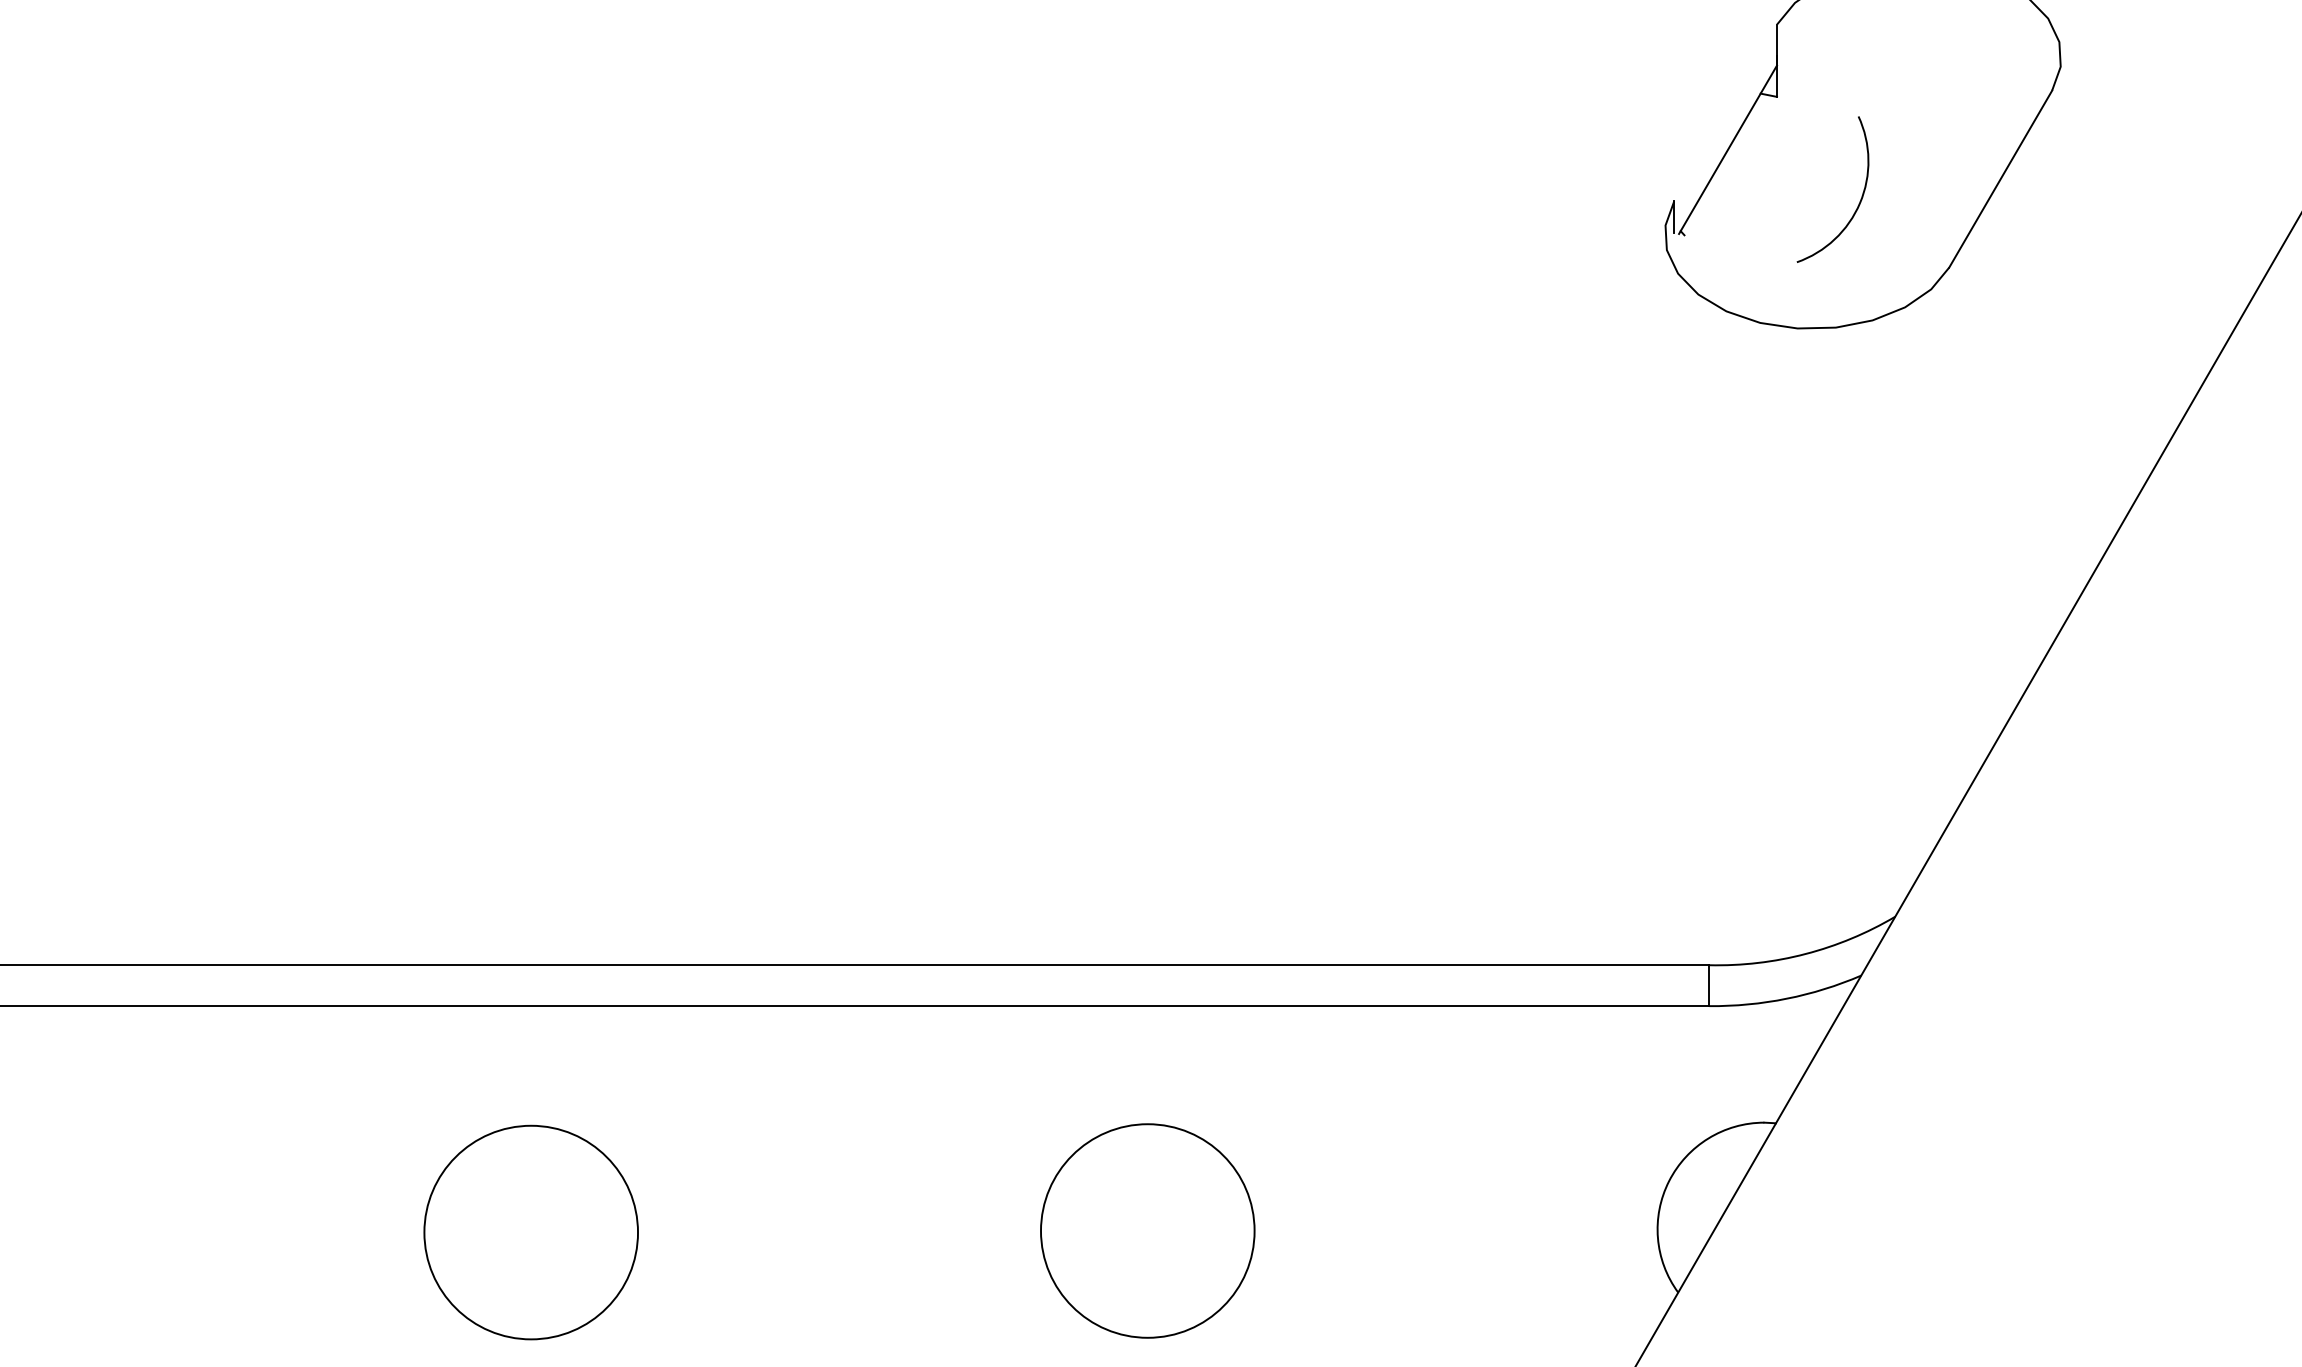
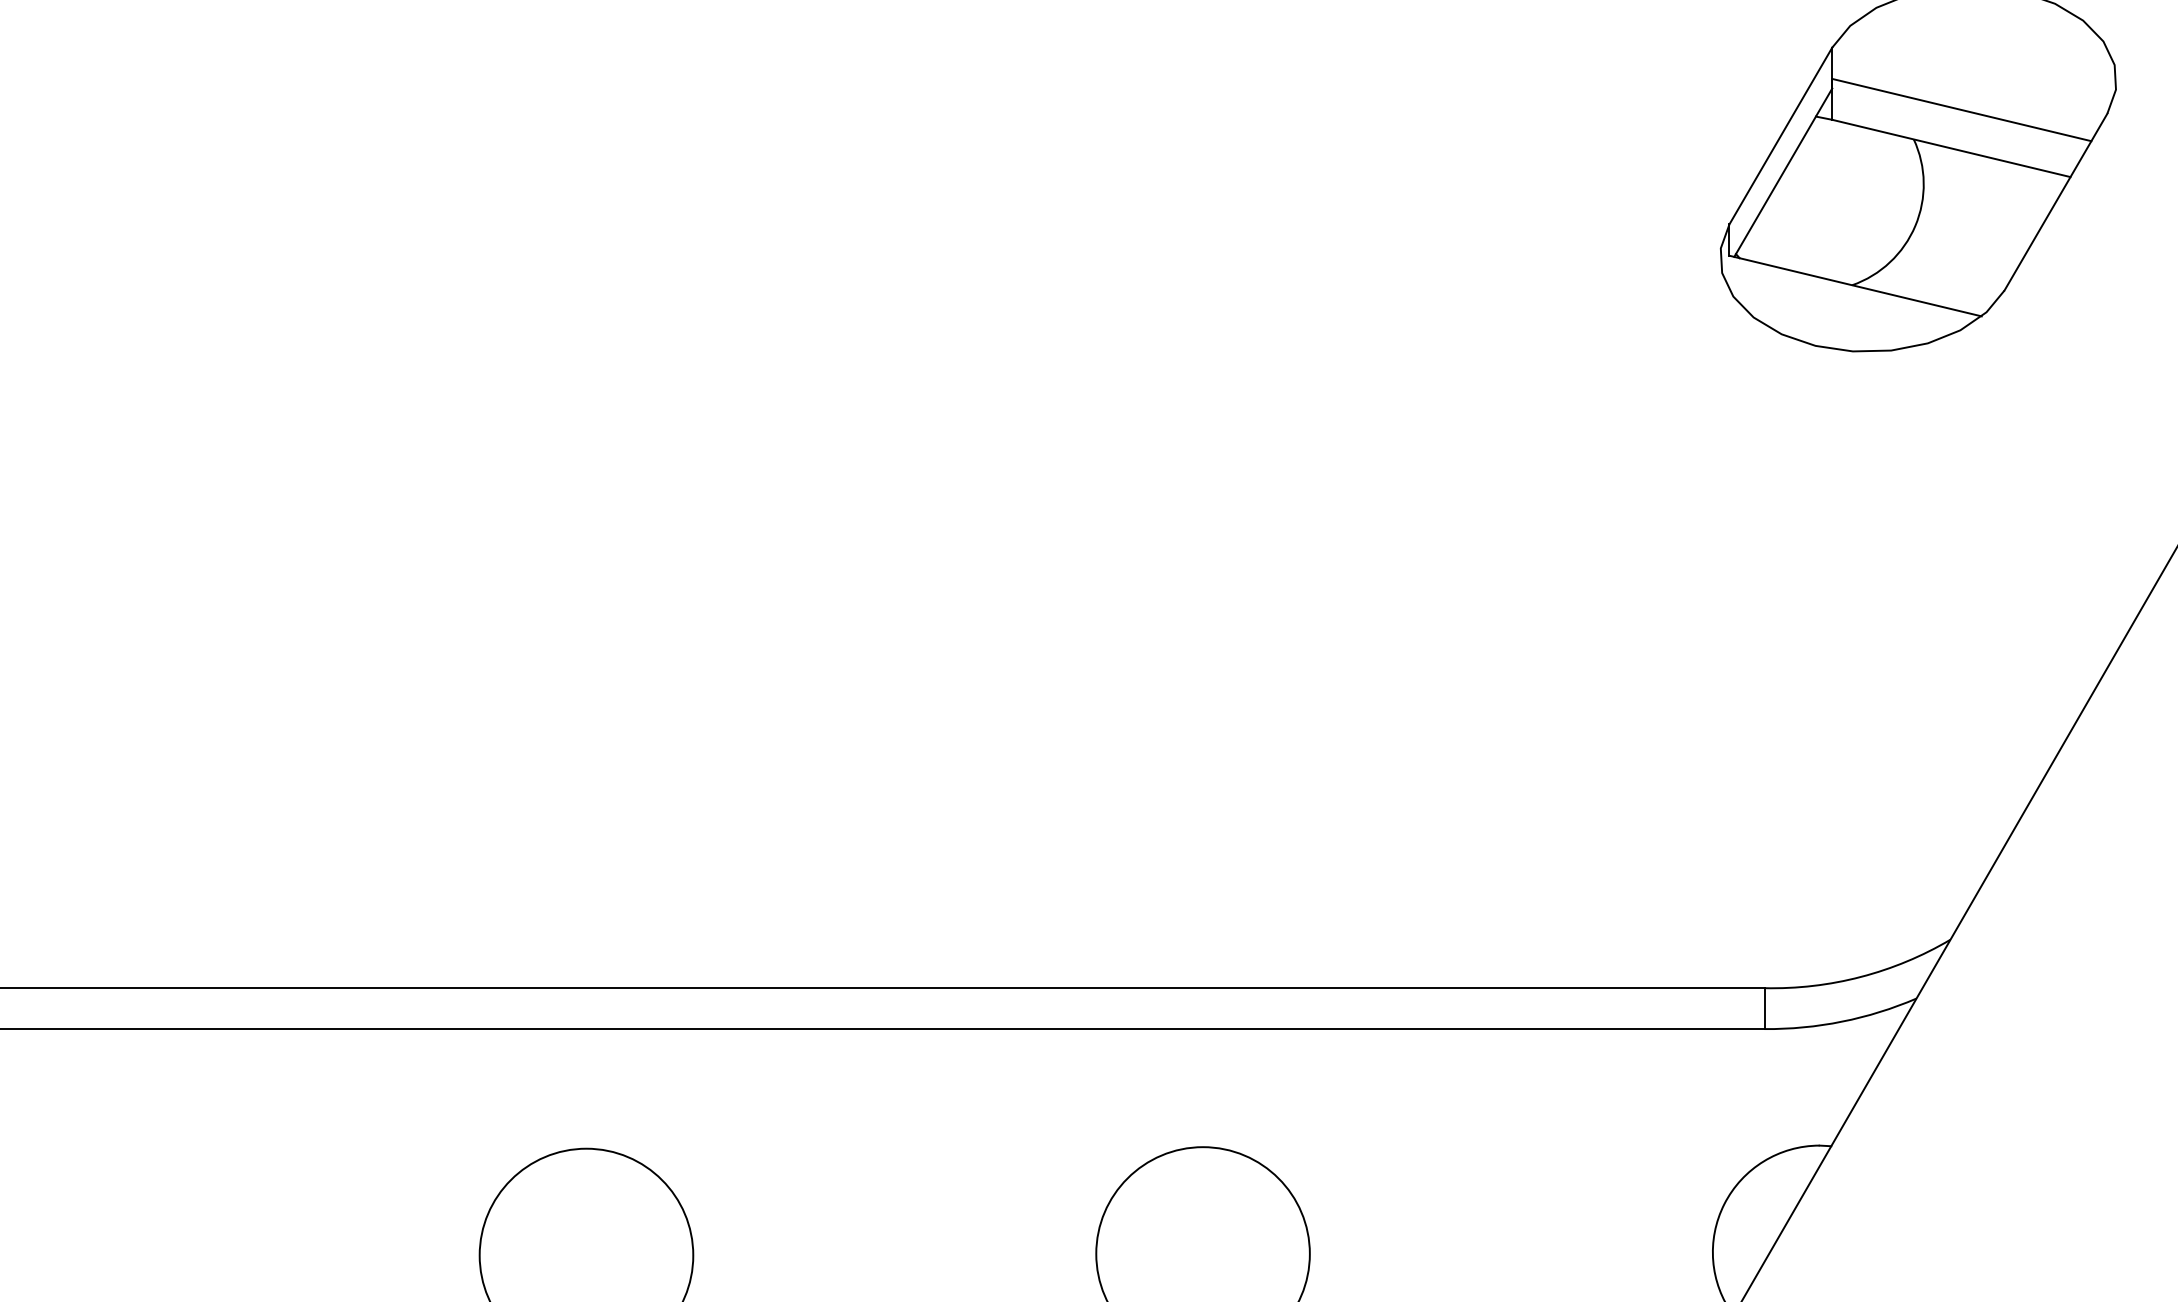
line: (1906, 86) -> (1961, 109), added
line: (1725, 112) -> (1780, 135), added
line: (1896, 125) -> (1951, 148), added
line: (1800, 262) -> (1855, 285), added

